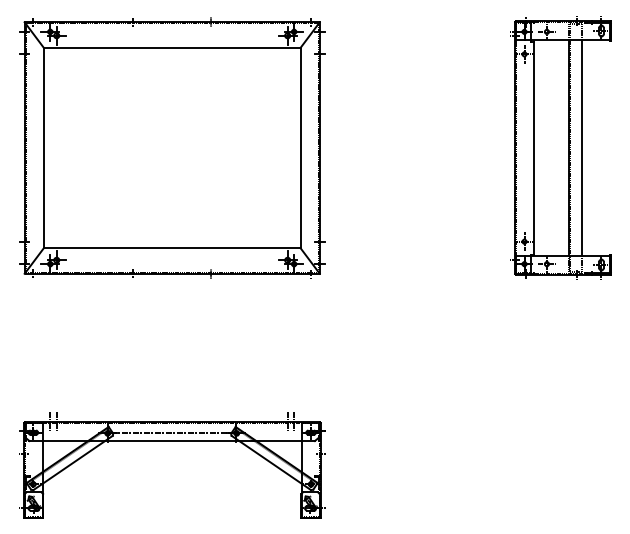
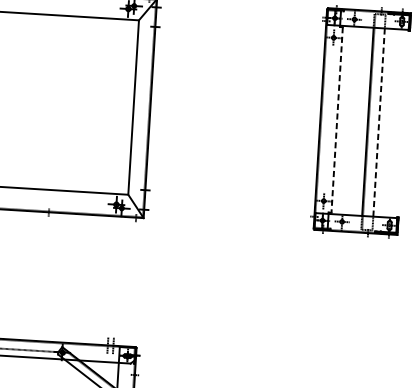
line: (582, 147) -> (379, 122), solid -> dashed
line: (534, 148) -> (337, 120), solid -> dashed

